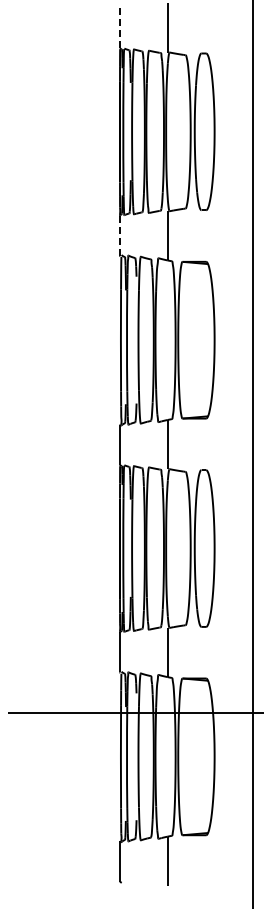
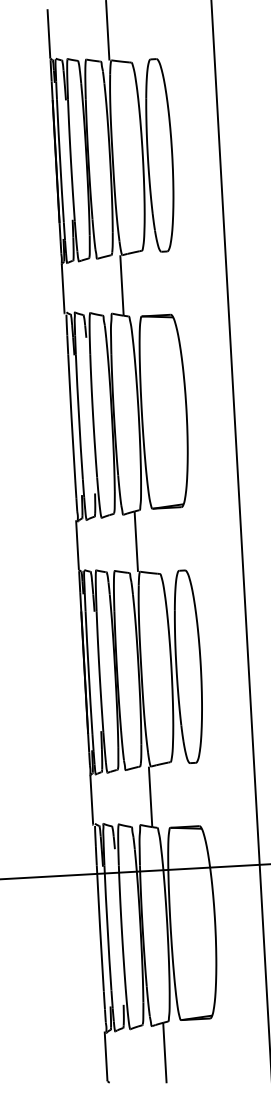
line: (119, 27) -> (48, 33), dashed -> solid
line: (119, 235) -> (62, 288), dashed -> solid

